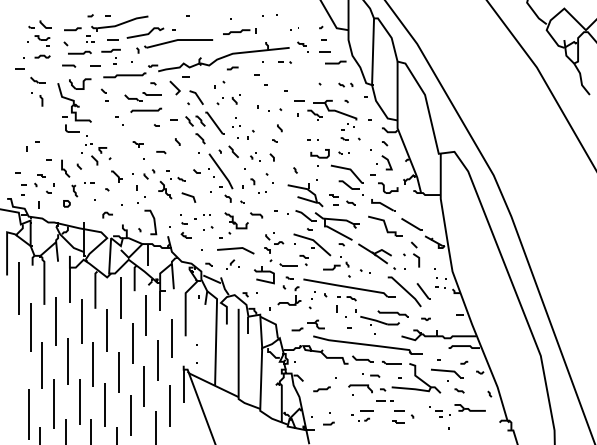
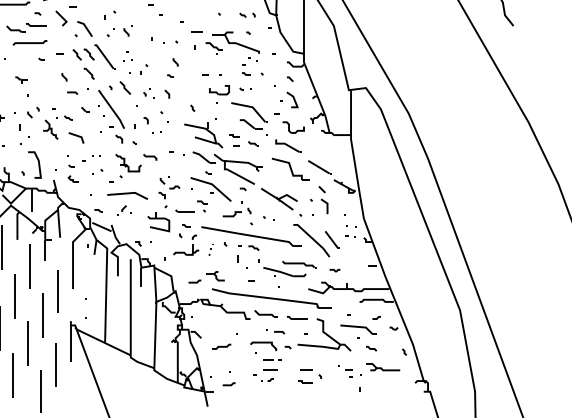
part: (312, 139) -> (211, 74), size x1.6
line: (161, 152) -> (72, 93), moved
part: (311, 300) -> (210, 250), size x0.6
line: (384, 400) -> (272, 359), moved

